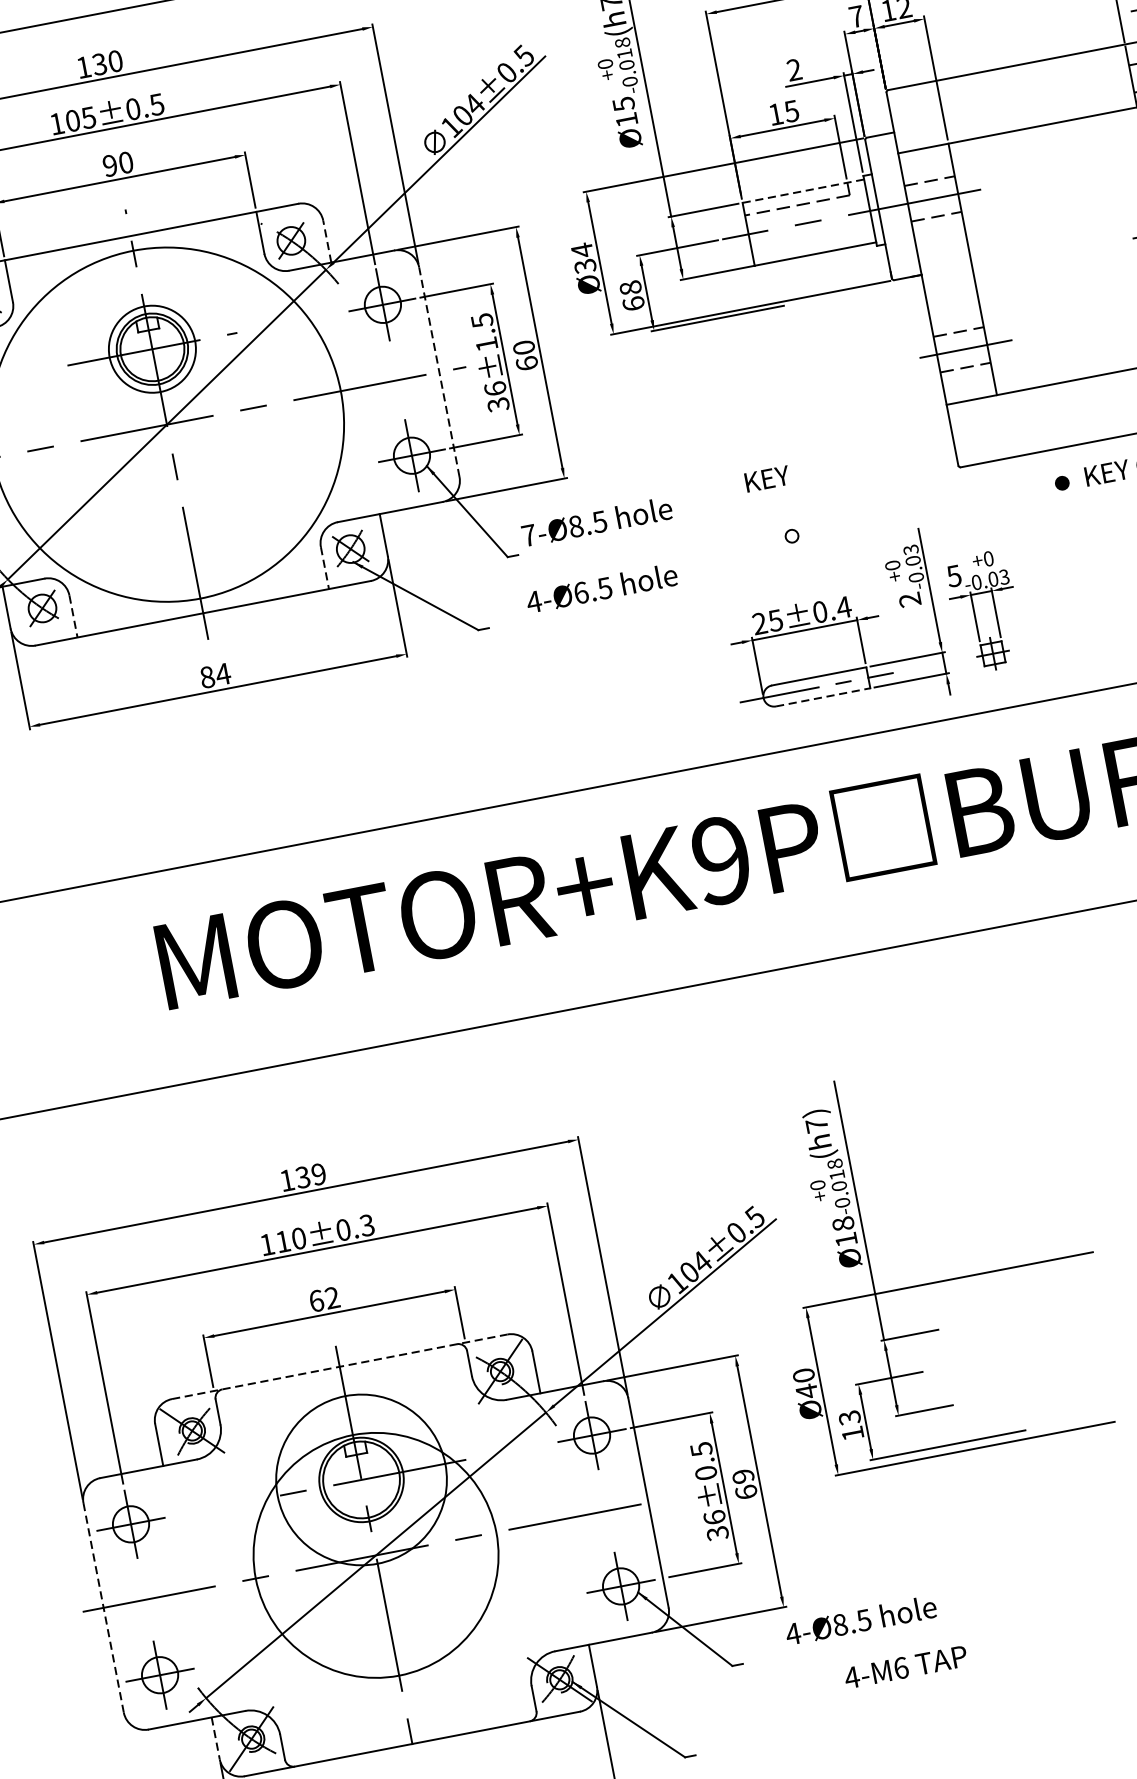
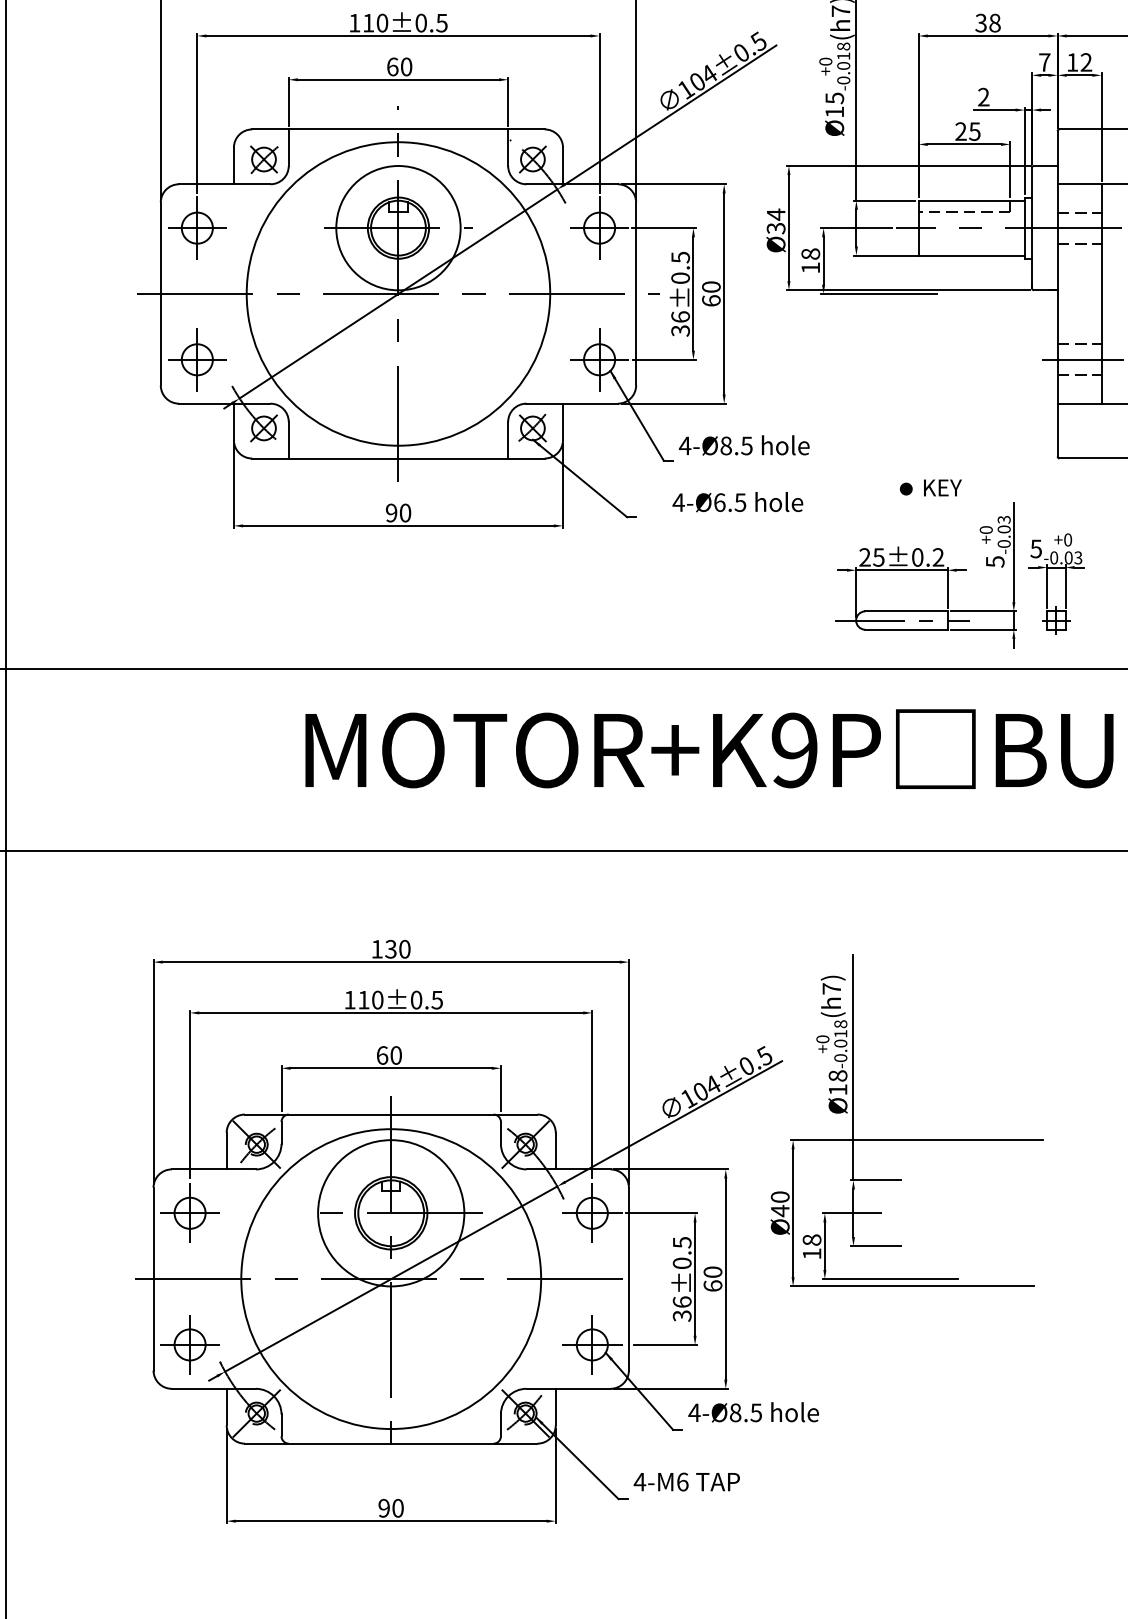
text: (775, 114) -> (960, 131), 15 -> 25
text: (80, 118) -> (375, 22), 105 -> 110
text: (109, 165) -> (392, 66), 90 -> 60
line: (803, 191) -> (971, 200), dashed -> solid
line: (327, 241) -> (563, 165), dashed -> solid
text: (633, 303) -> (810, 267), 68 -> 18
text: (486, 343) -> (680, 277), ±1.5 -> ±0.5
circle: (152, 349) -> (398, 228), size x1.67
line: (439, 371) -> (636, 293), dashed -> solid
text: (766, 478) -> (942, 487), moved
text: (528, 535) -> (684, 445), 7-Ø8.5 -> 4-Ø8.5
fill: (791, 535) -> (905, 488), added
line: (325, 568) -> (508, 440), dashed -> solid
text: (909, 599) -> (994, 561), 2 -> 5
text: (844, 607) -> (938, 557), ±0.4 -> ±0.2
line: (73, 616) -> (288, 440), dashed -> solid
text: (215, 675) -> (398, 512), 84 -> 90
line: (823, 697) -> (906, 629), dashed -> solid
text: (318, 1174) -> (404, 949), 139 -> 130
text: (367, 1224) -> (437, 999), ±0.3 -> ±0.5
text: (331, 1298) -> (395, 1055), 62 -> 60
line: (340, 1366) -> (391, 1114), dashed -> solid
text: (849, 1417) -> (811, 1239), 13 -> 18
text: (742, 1475) -> (712, 1271), 69 -> 60
circle: (376, 1555) -> (391, 1279), size x1.43
line: (103, 1608) -> (153, 1279), dashed -> solid
text: (860, 1620) -> (753, 1412), moved
text: (905, 1666) -> (686, 1481), moved
line: (215, 1738) -> (226, 1407), dashed -> solid

